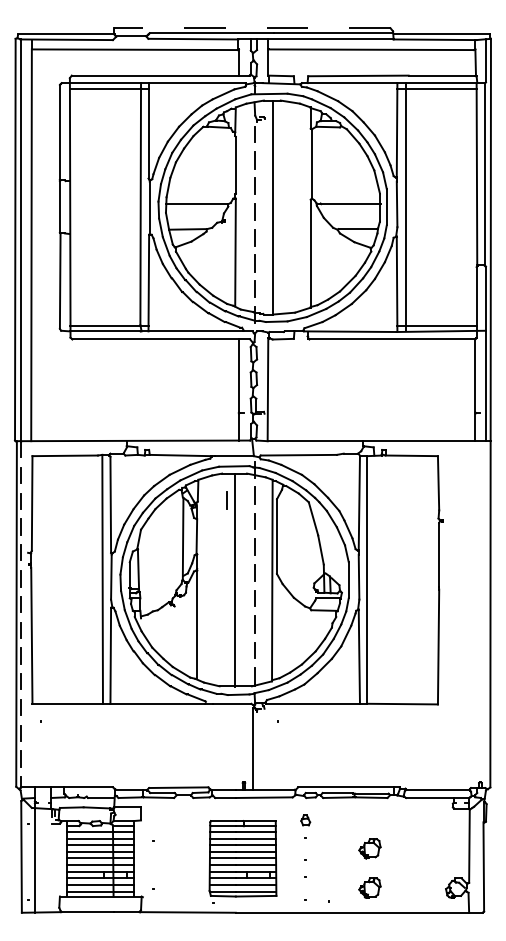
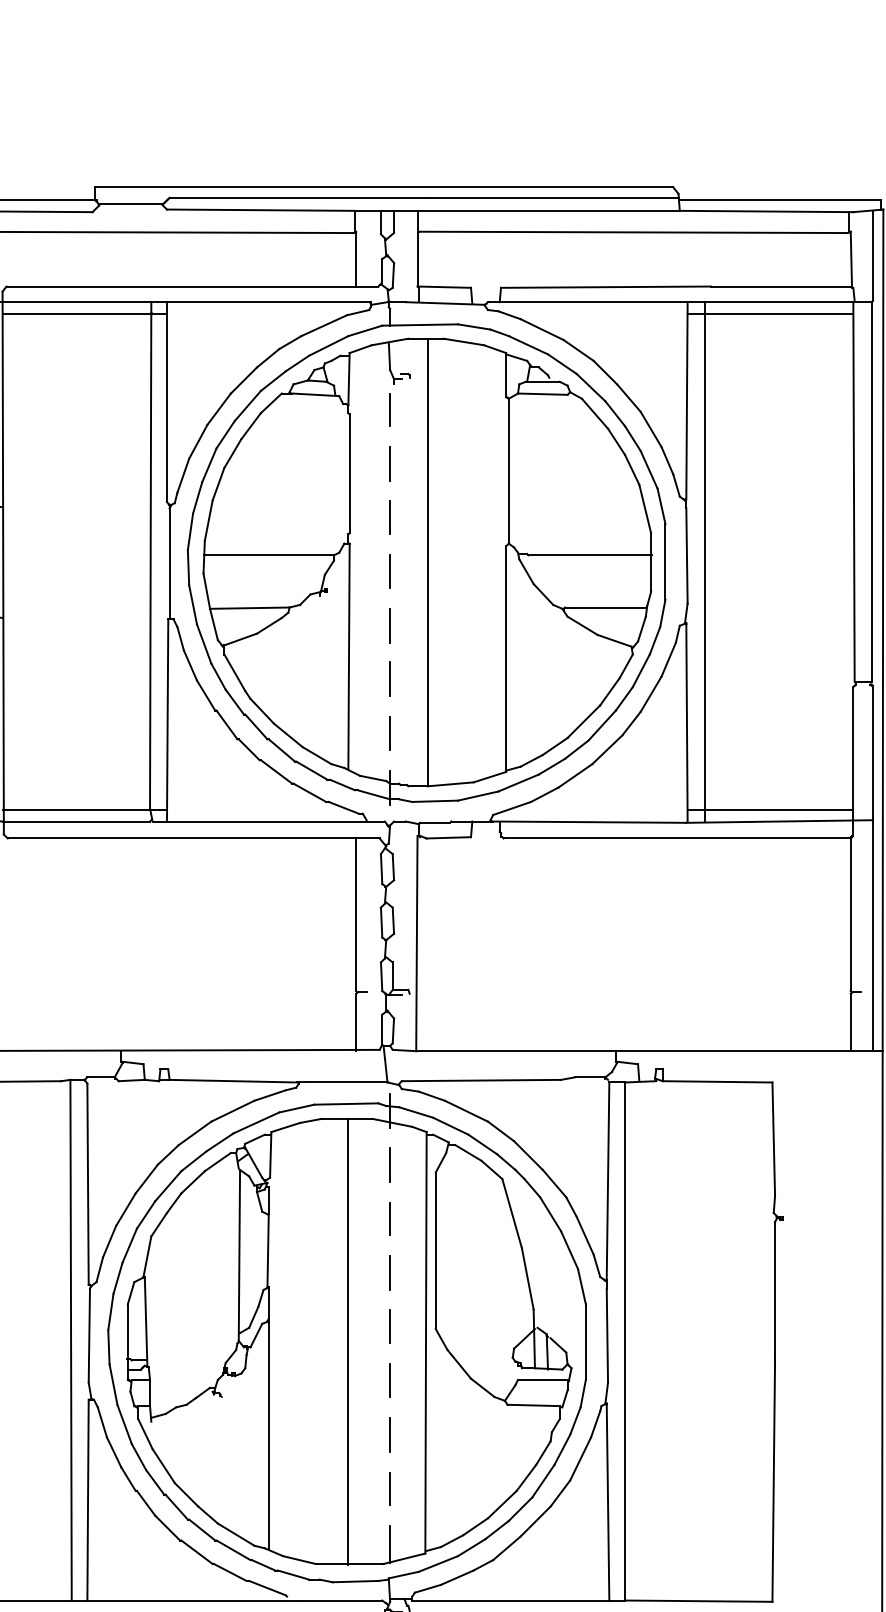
line: (251, 28) -> (382, 187), dashed -> solid
line: (226, 500) -> (330, 1175), removed

